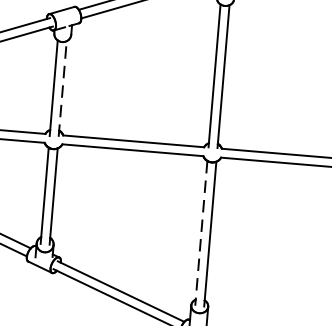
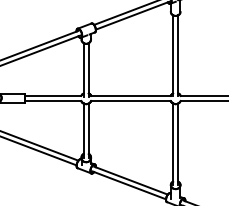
line: (62, 89) -> (88, 70), dashed -> solid
line: (201, 233) -> (173, 144), dashed -> solid

